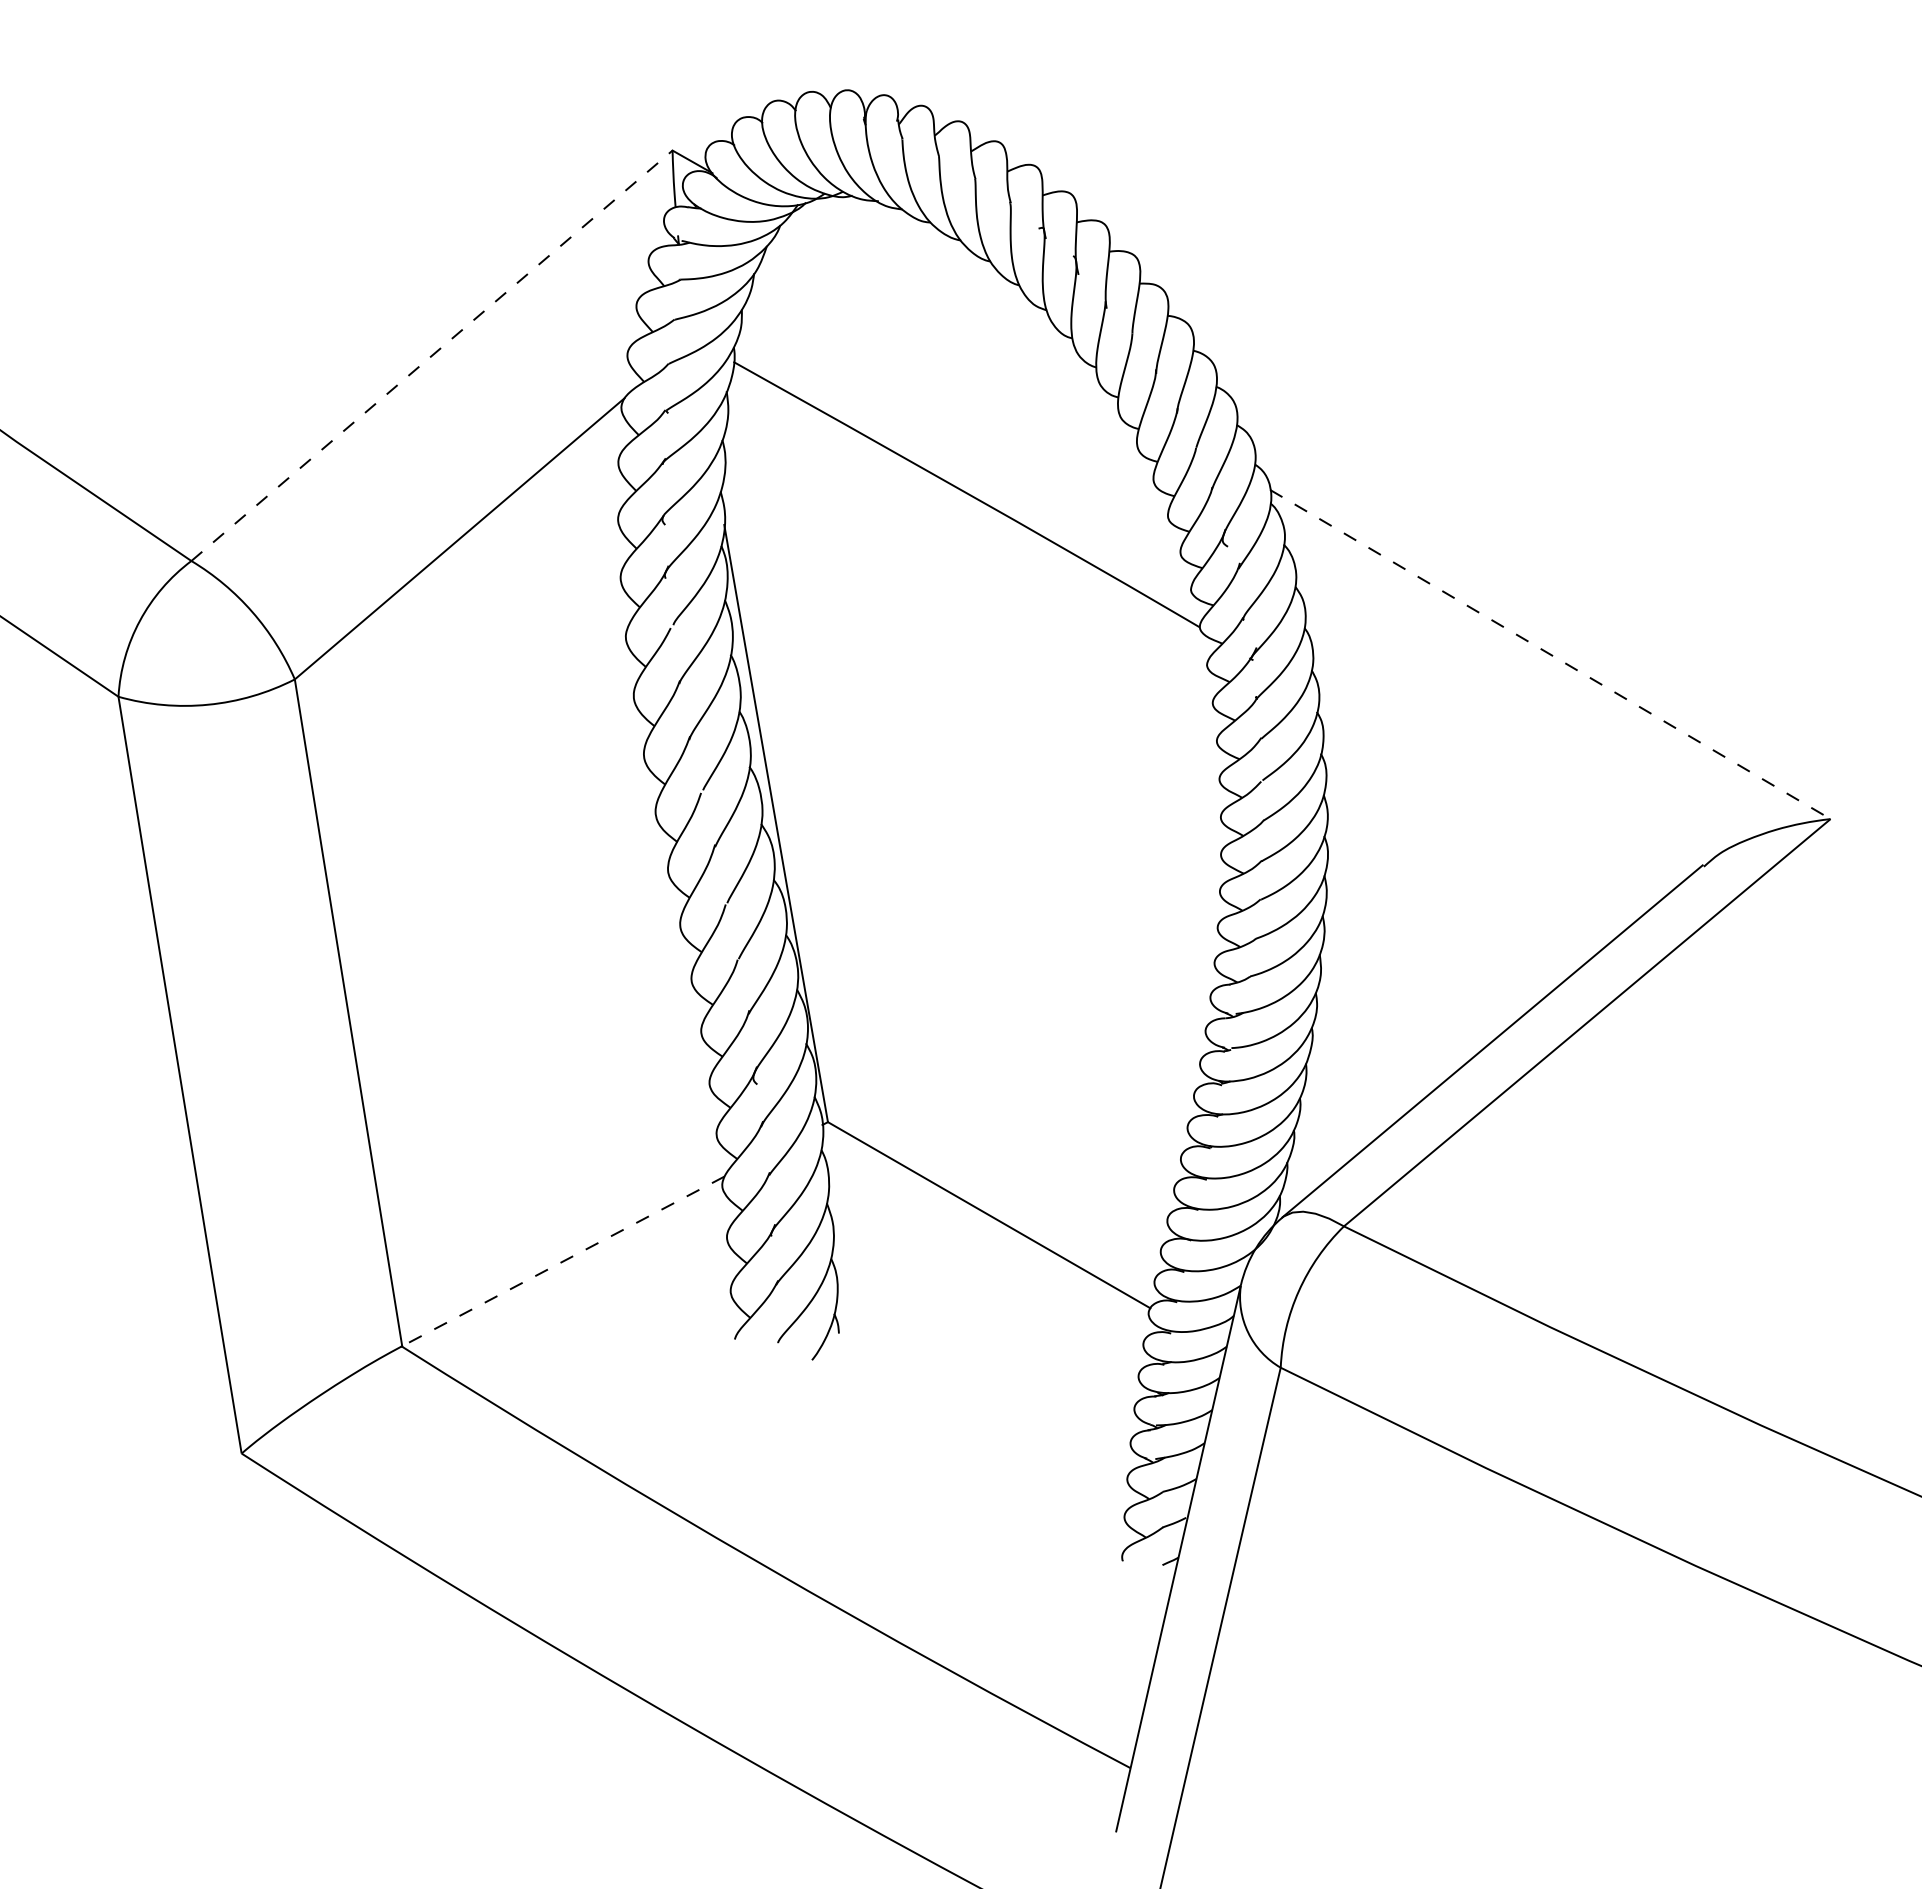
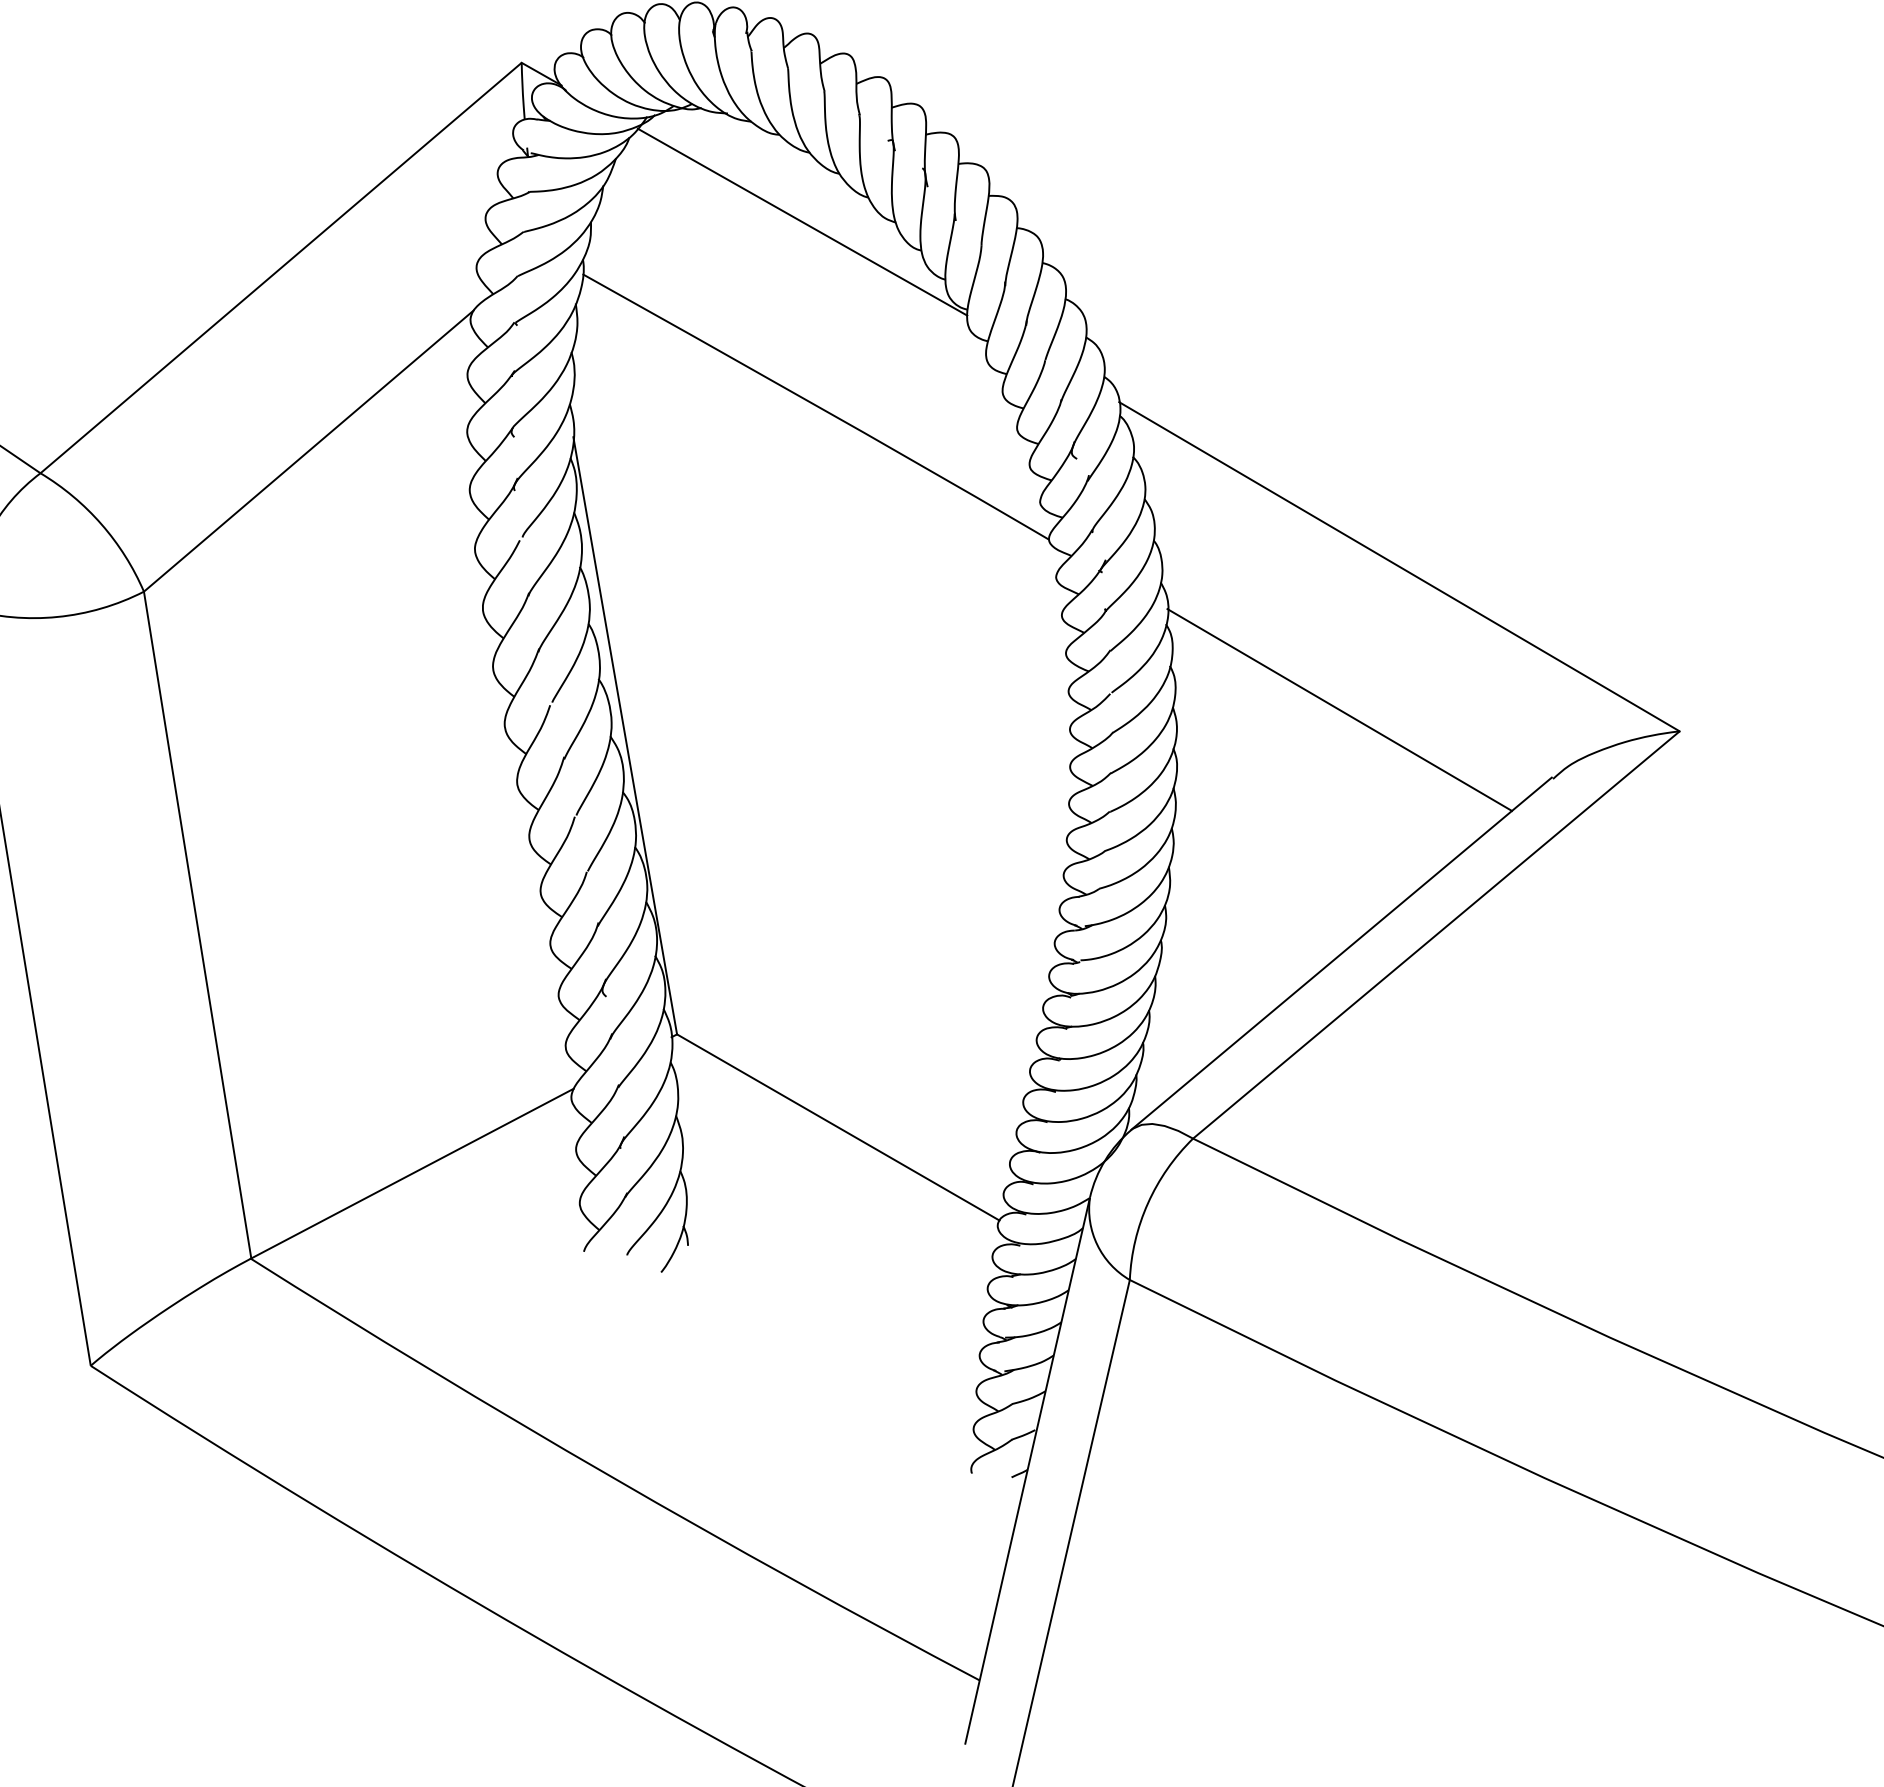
line: (953, 309) -> (802, 221), added
line: (431, 356) -> (280, 268), dashed -> solid
line: (1550, 654) -> (1399, 566), dashed -> solid
line: (1490, 797) -> (1339, 709), added
line: (562, 1261) -> (411, 1173), dashed -> solid

